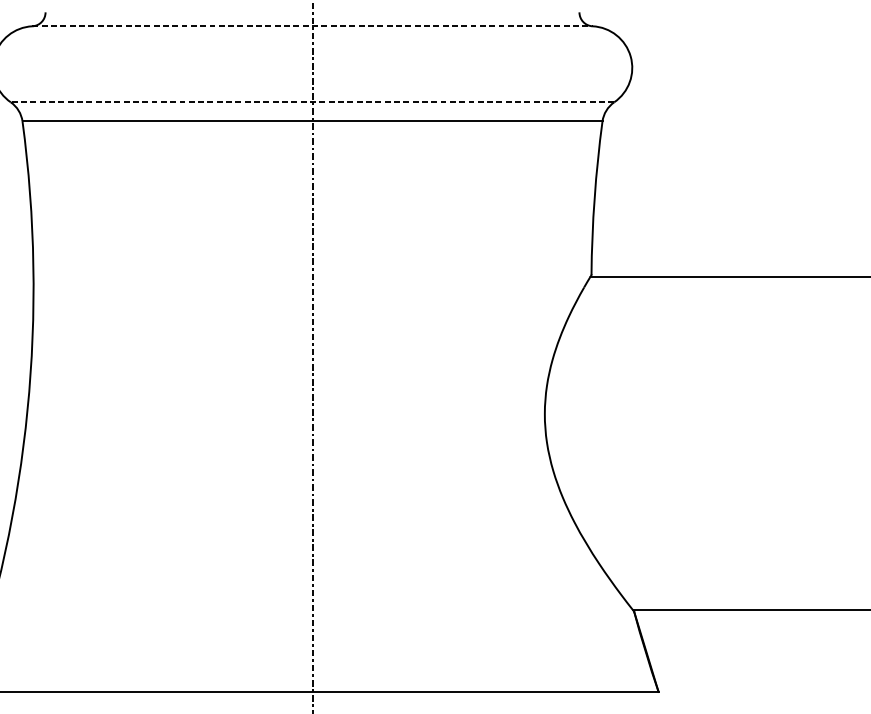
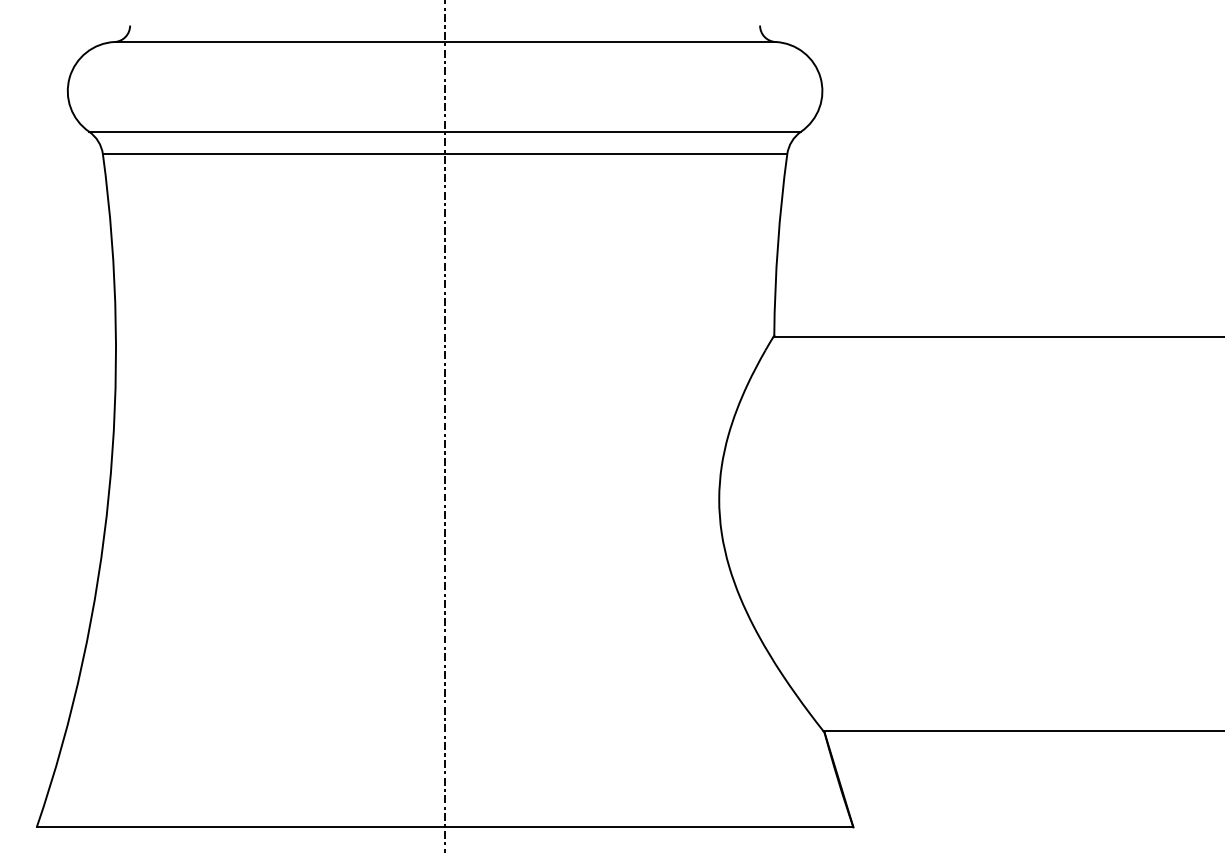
line: (312, 26) -> (445, 42), dashed -> solid
line: (312, 102) -> (444, 131), dashed -> solid

